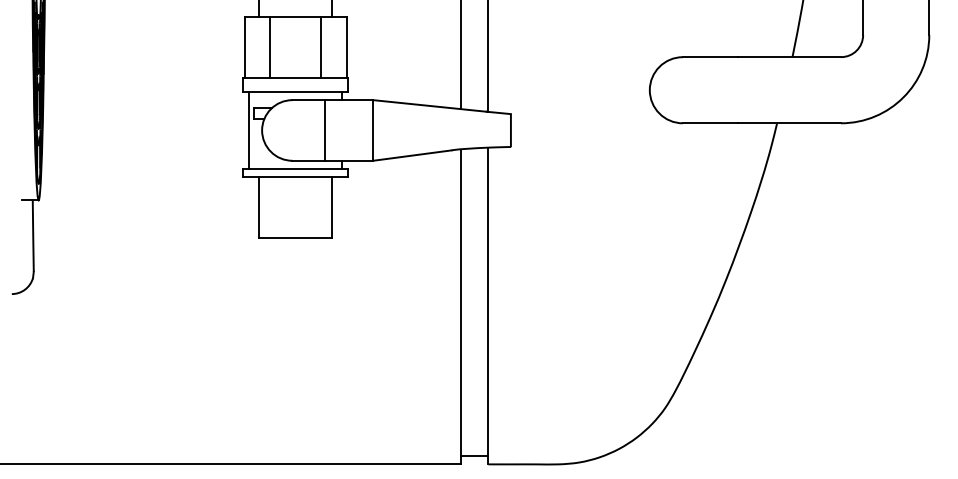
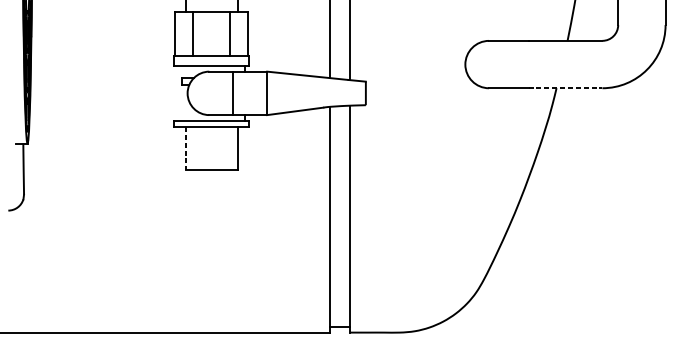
line: (789, 123) -> (565, 88), solid -> dashed
line: (248, 130) -> (177, 93), removed
line: (259, 208) -> (185, 149), solid -> dashed

